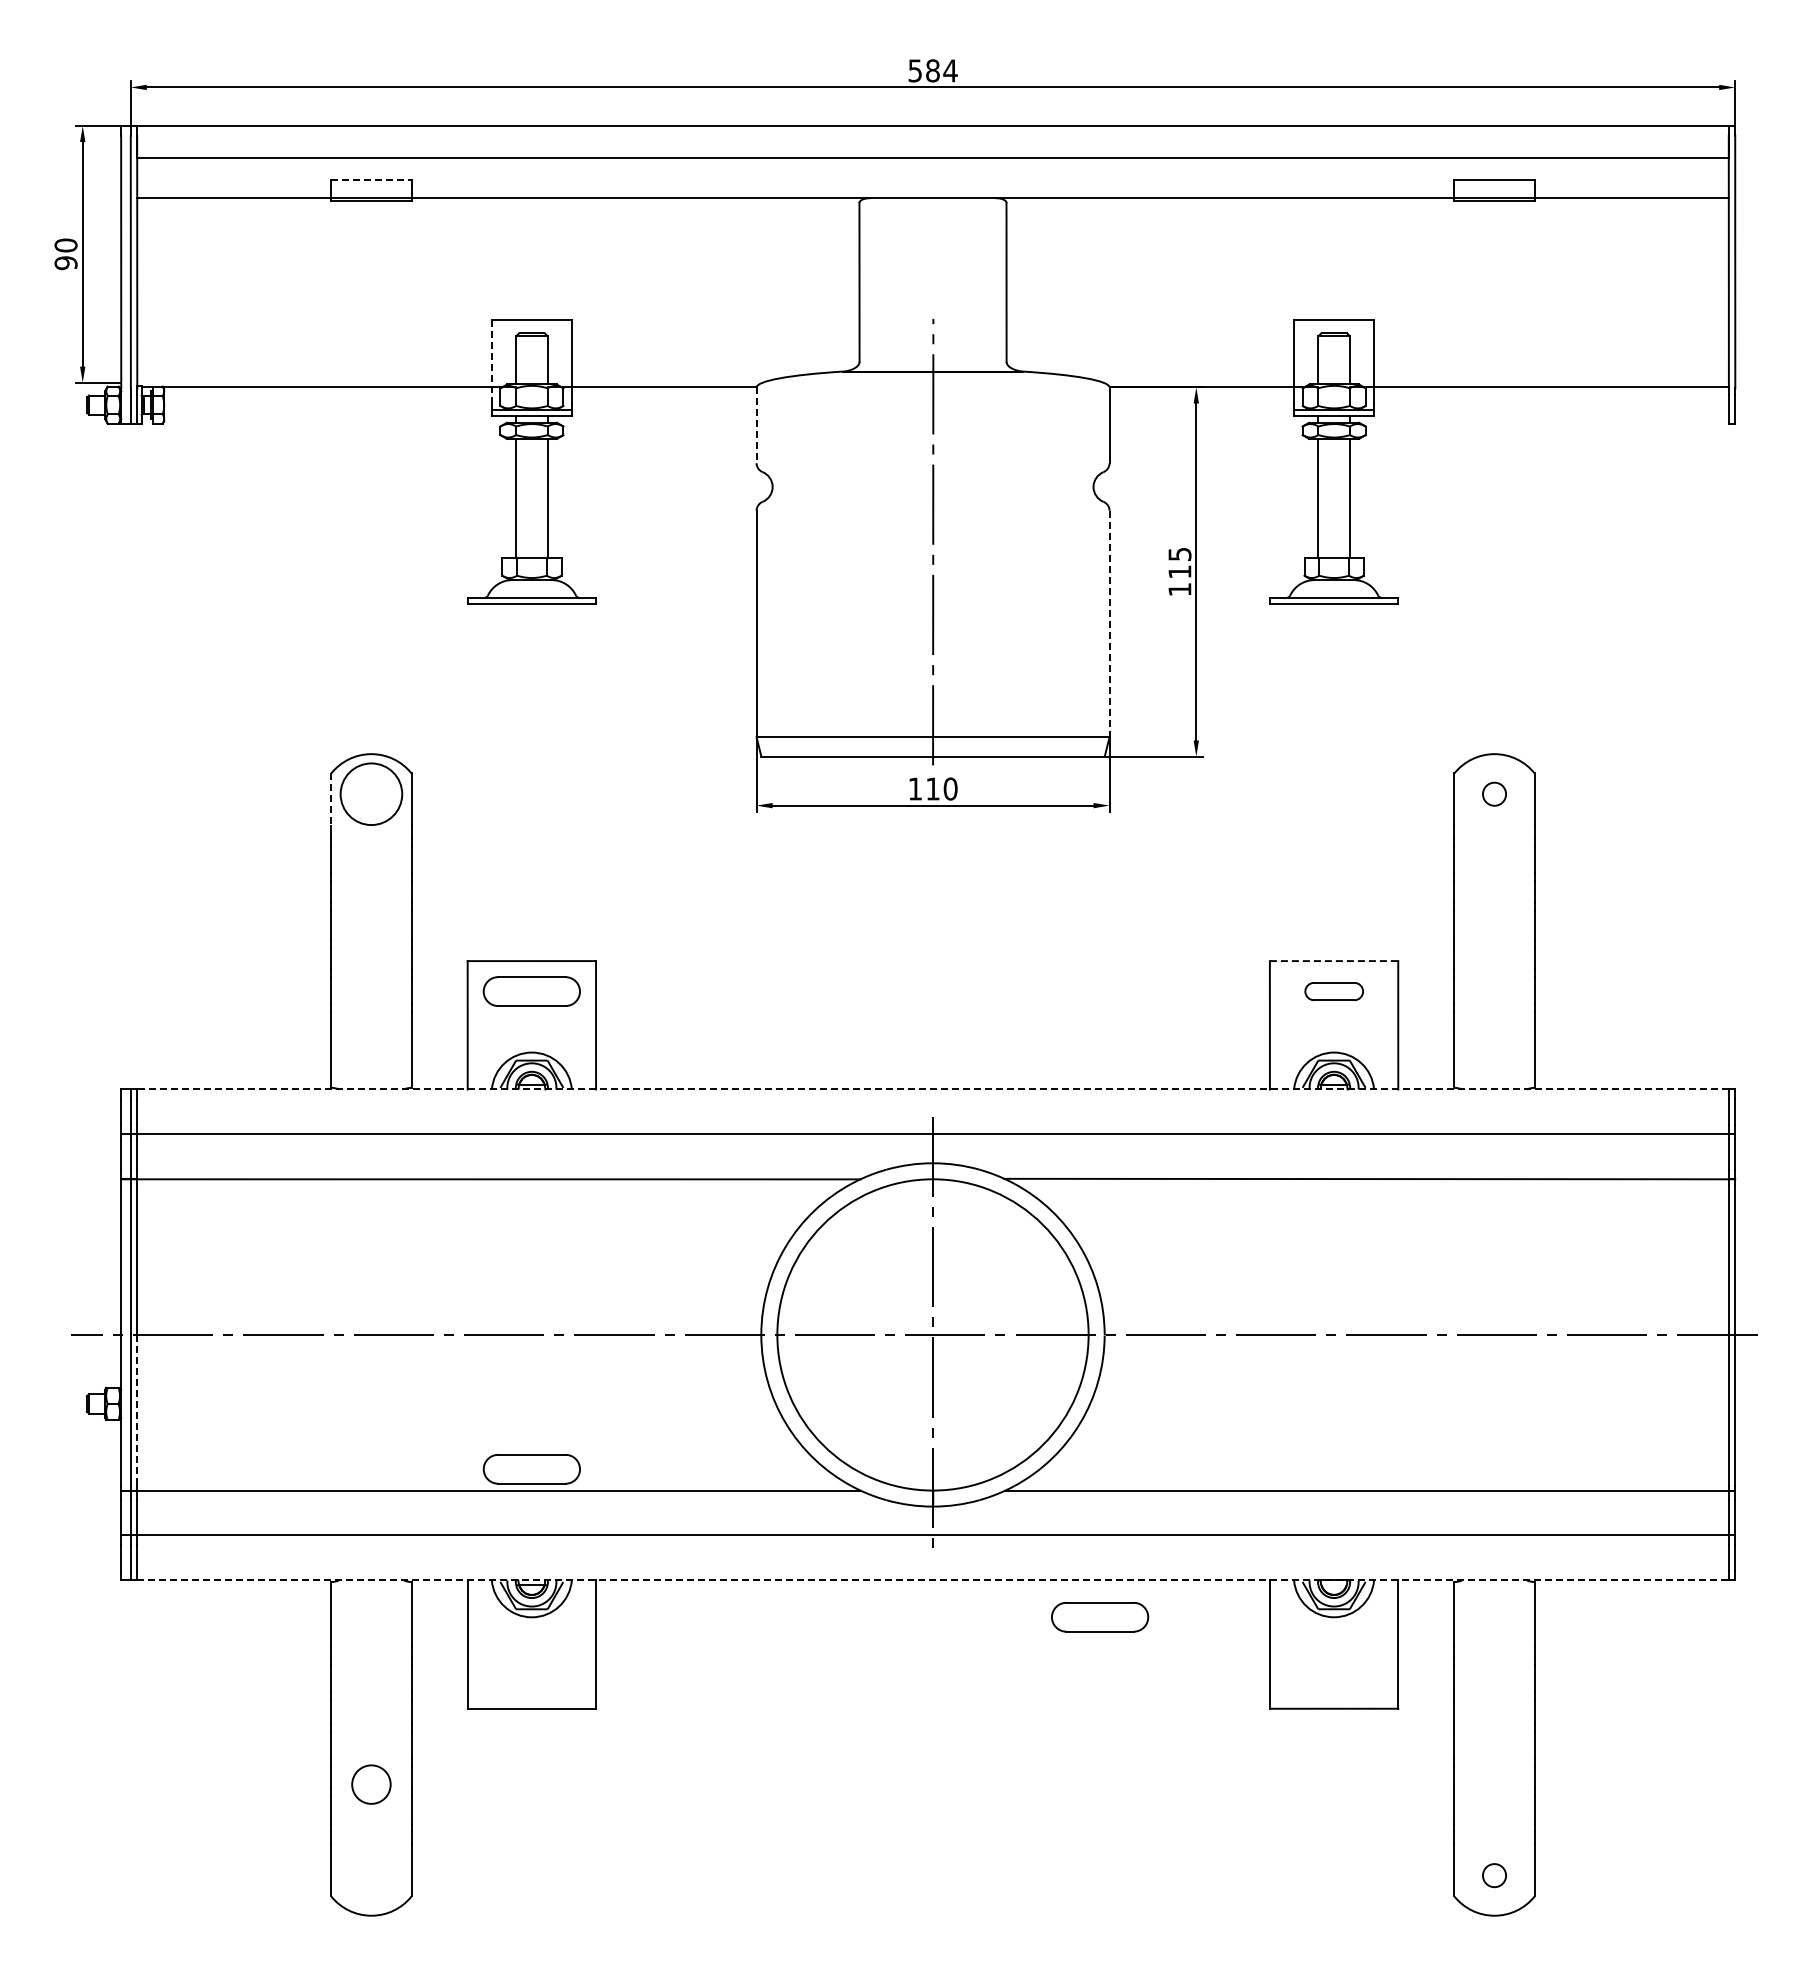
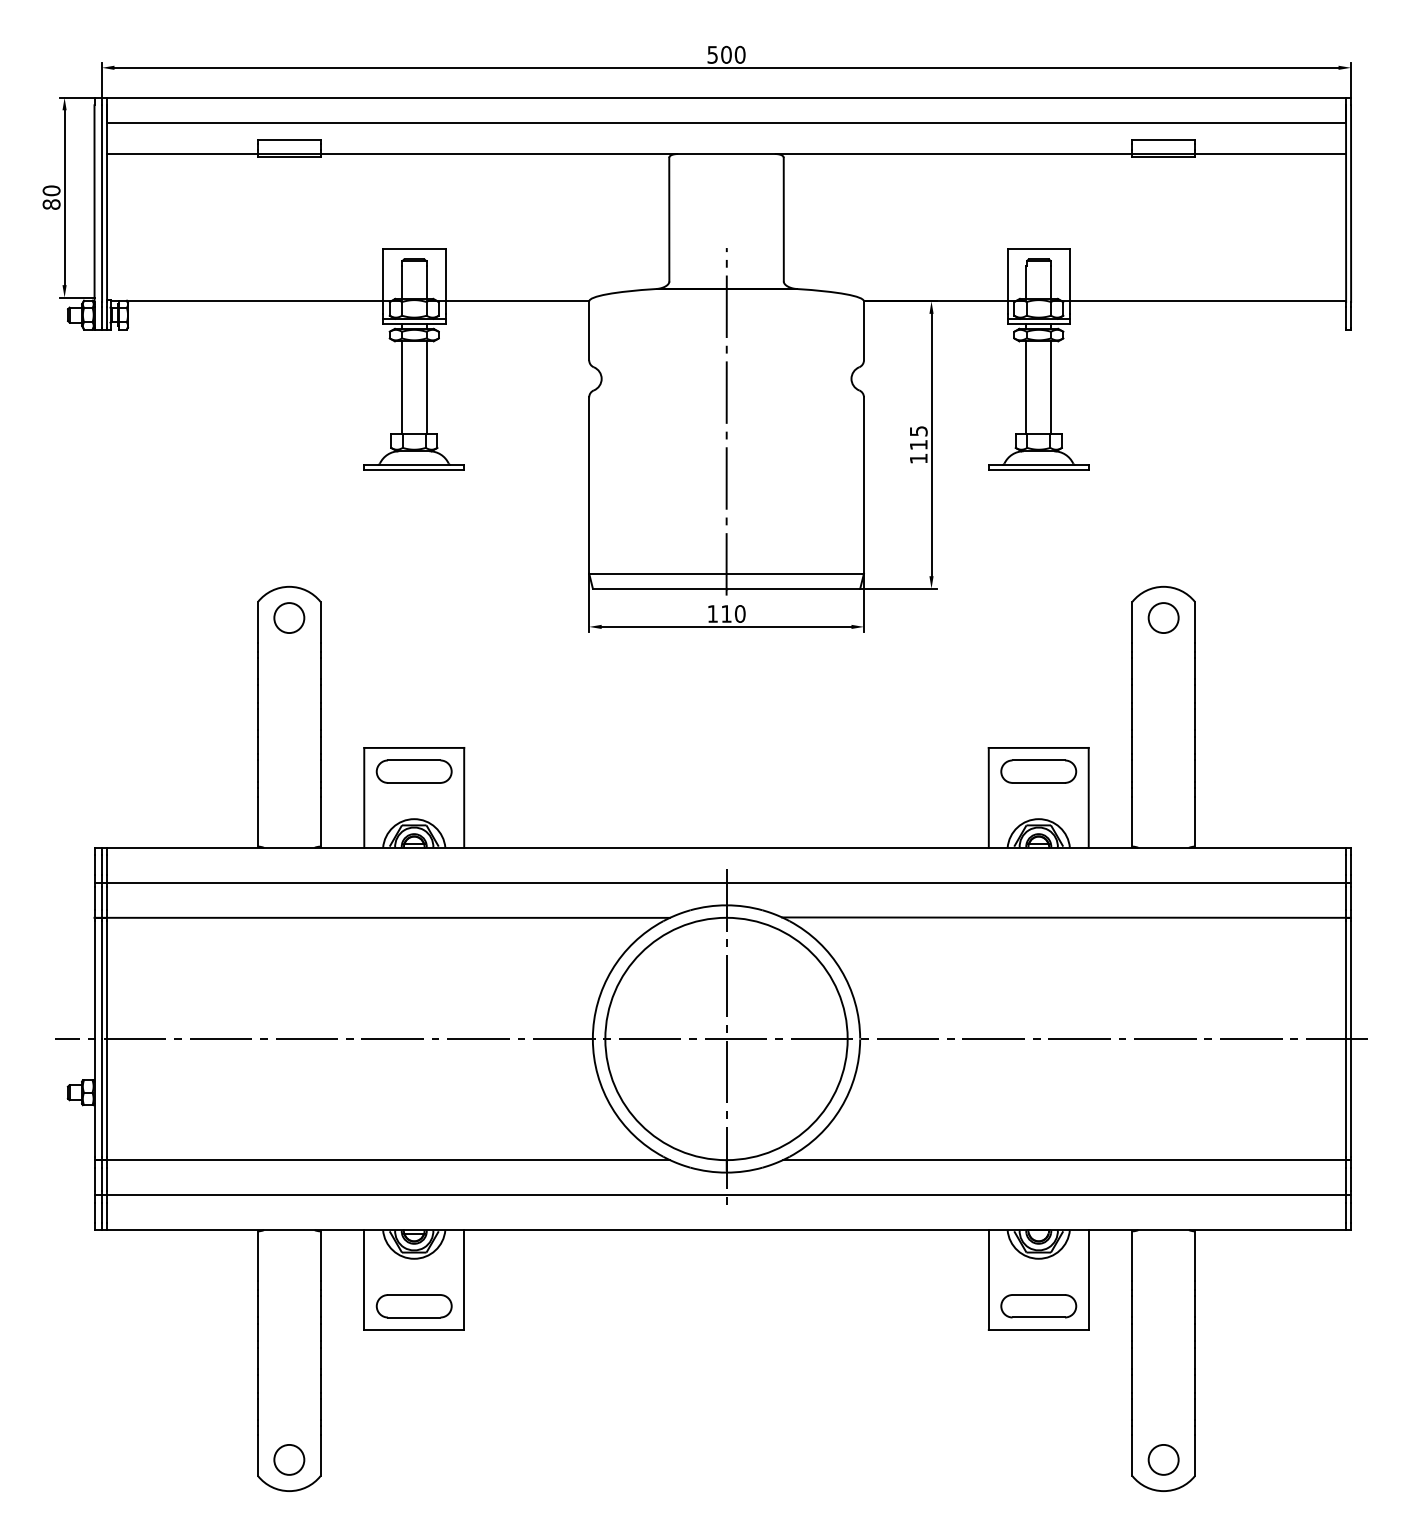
text: (941, 70) -> (733, 54), 584 -> 500
line: (371, 179) -> (289, 139), dashed -> solid
text: (65, 263) -> (51, 204), 90 -> 80
line: (491, 361) -> (382, 281), dashed -> solid
line: (756, 425) -> (589, 330), dashed -> solid
line: (1109, 624) -> (863, 485), dashed -> solid
circle: (371, 794) -> (289, 618), size x0.62
circle: (1494, 794) -> (1163, 618), size x1.67
line: (331, 800) -> (258, 622), dashed -> solid
line: (1334, 961) -> (1039, 748), dashed -> solid
part: (1334, 991) -> (1039, 771), size x1.67
line: (932, 1089) -> (726, 847), dashed -> solid
line: (137, 1411) -> (107, 1098), dashed -> solid
part: (531, 1469) -> (413, 1306), moved
line: (932, 1580) -> (726, 1230), dashed -> solid
part: (1100, 1617) -> (1039, 1306), moved
circle: (371, 1784) -> (289, 1459), moved
circle: (1494, 1875) -> (1163, 1459), size x1.67

